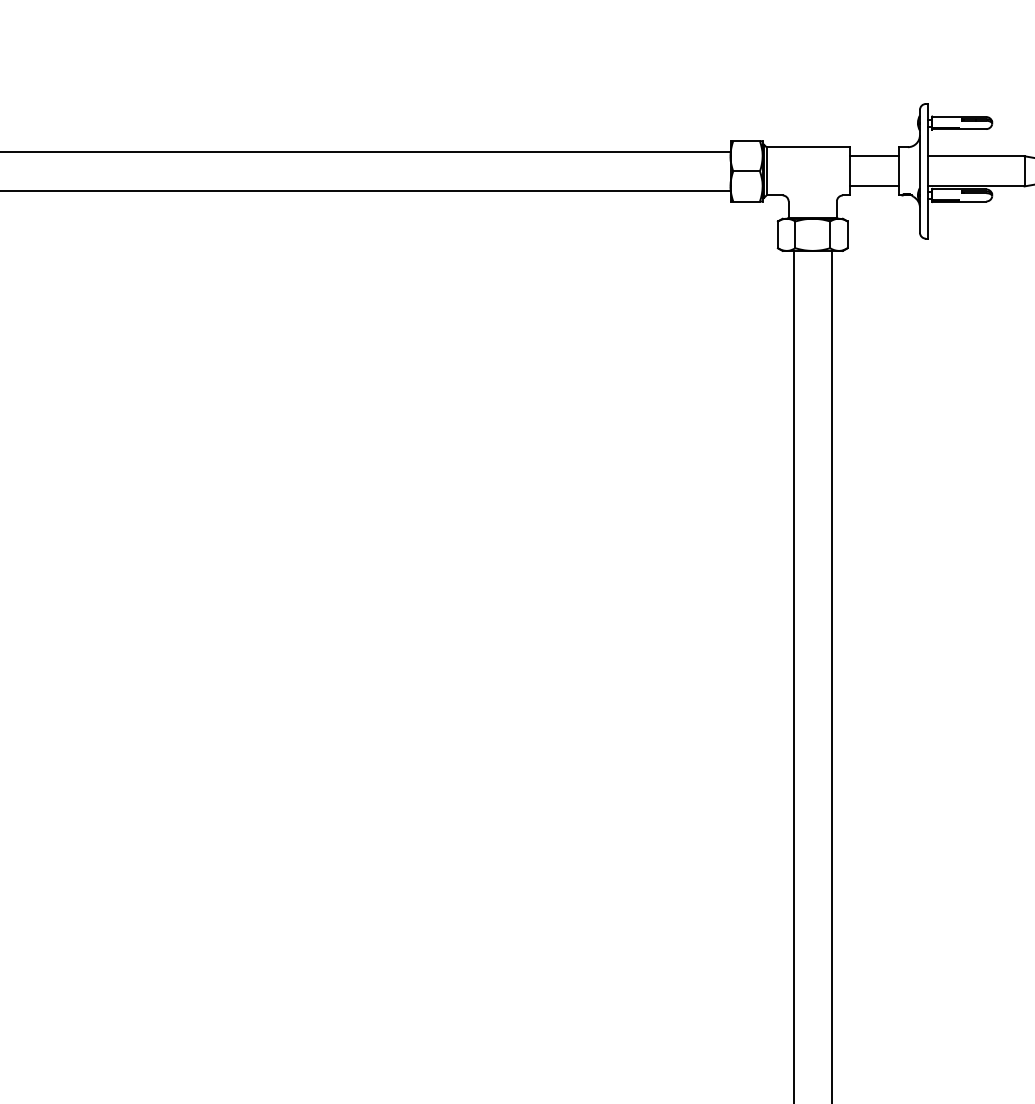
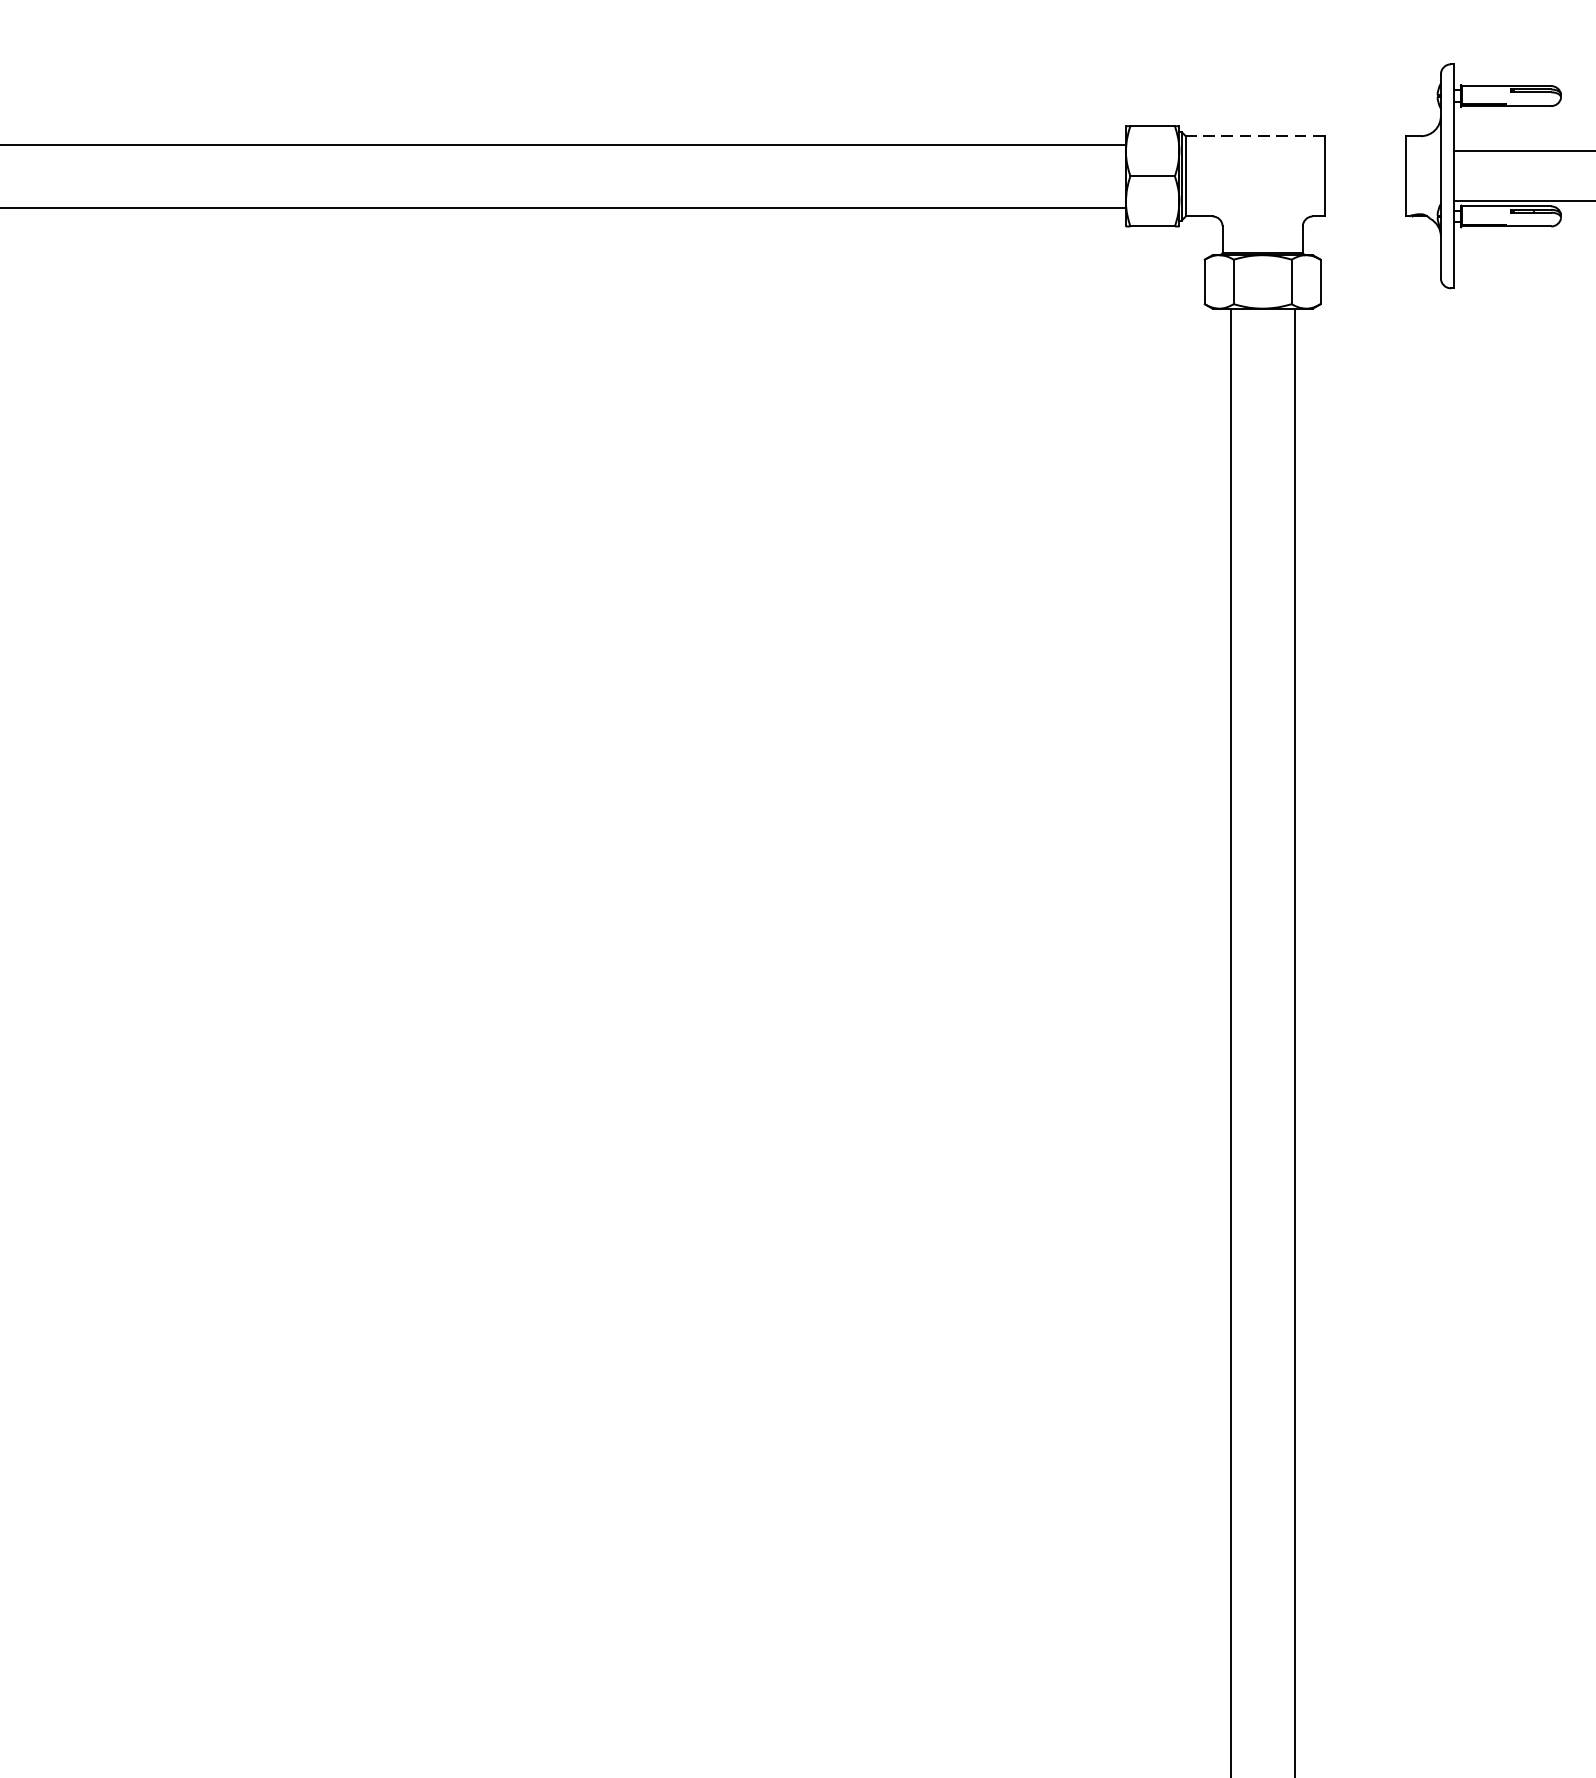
line: (808, 147) -> (1255, 136), solid -> dashed
line: (873, 156) -> (1363, 151), removed
line: (873, 186) -> (1363, 201), removed

